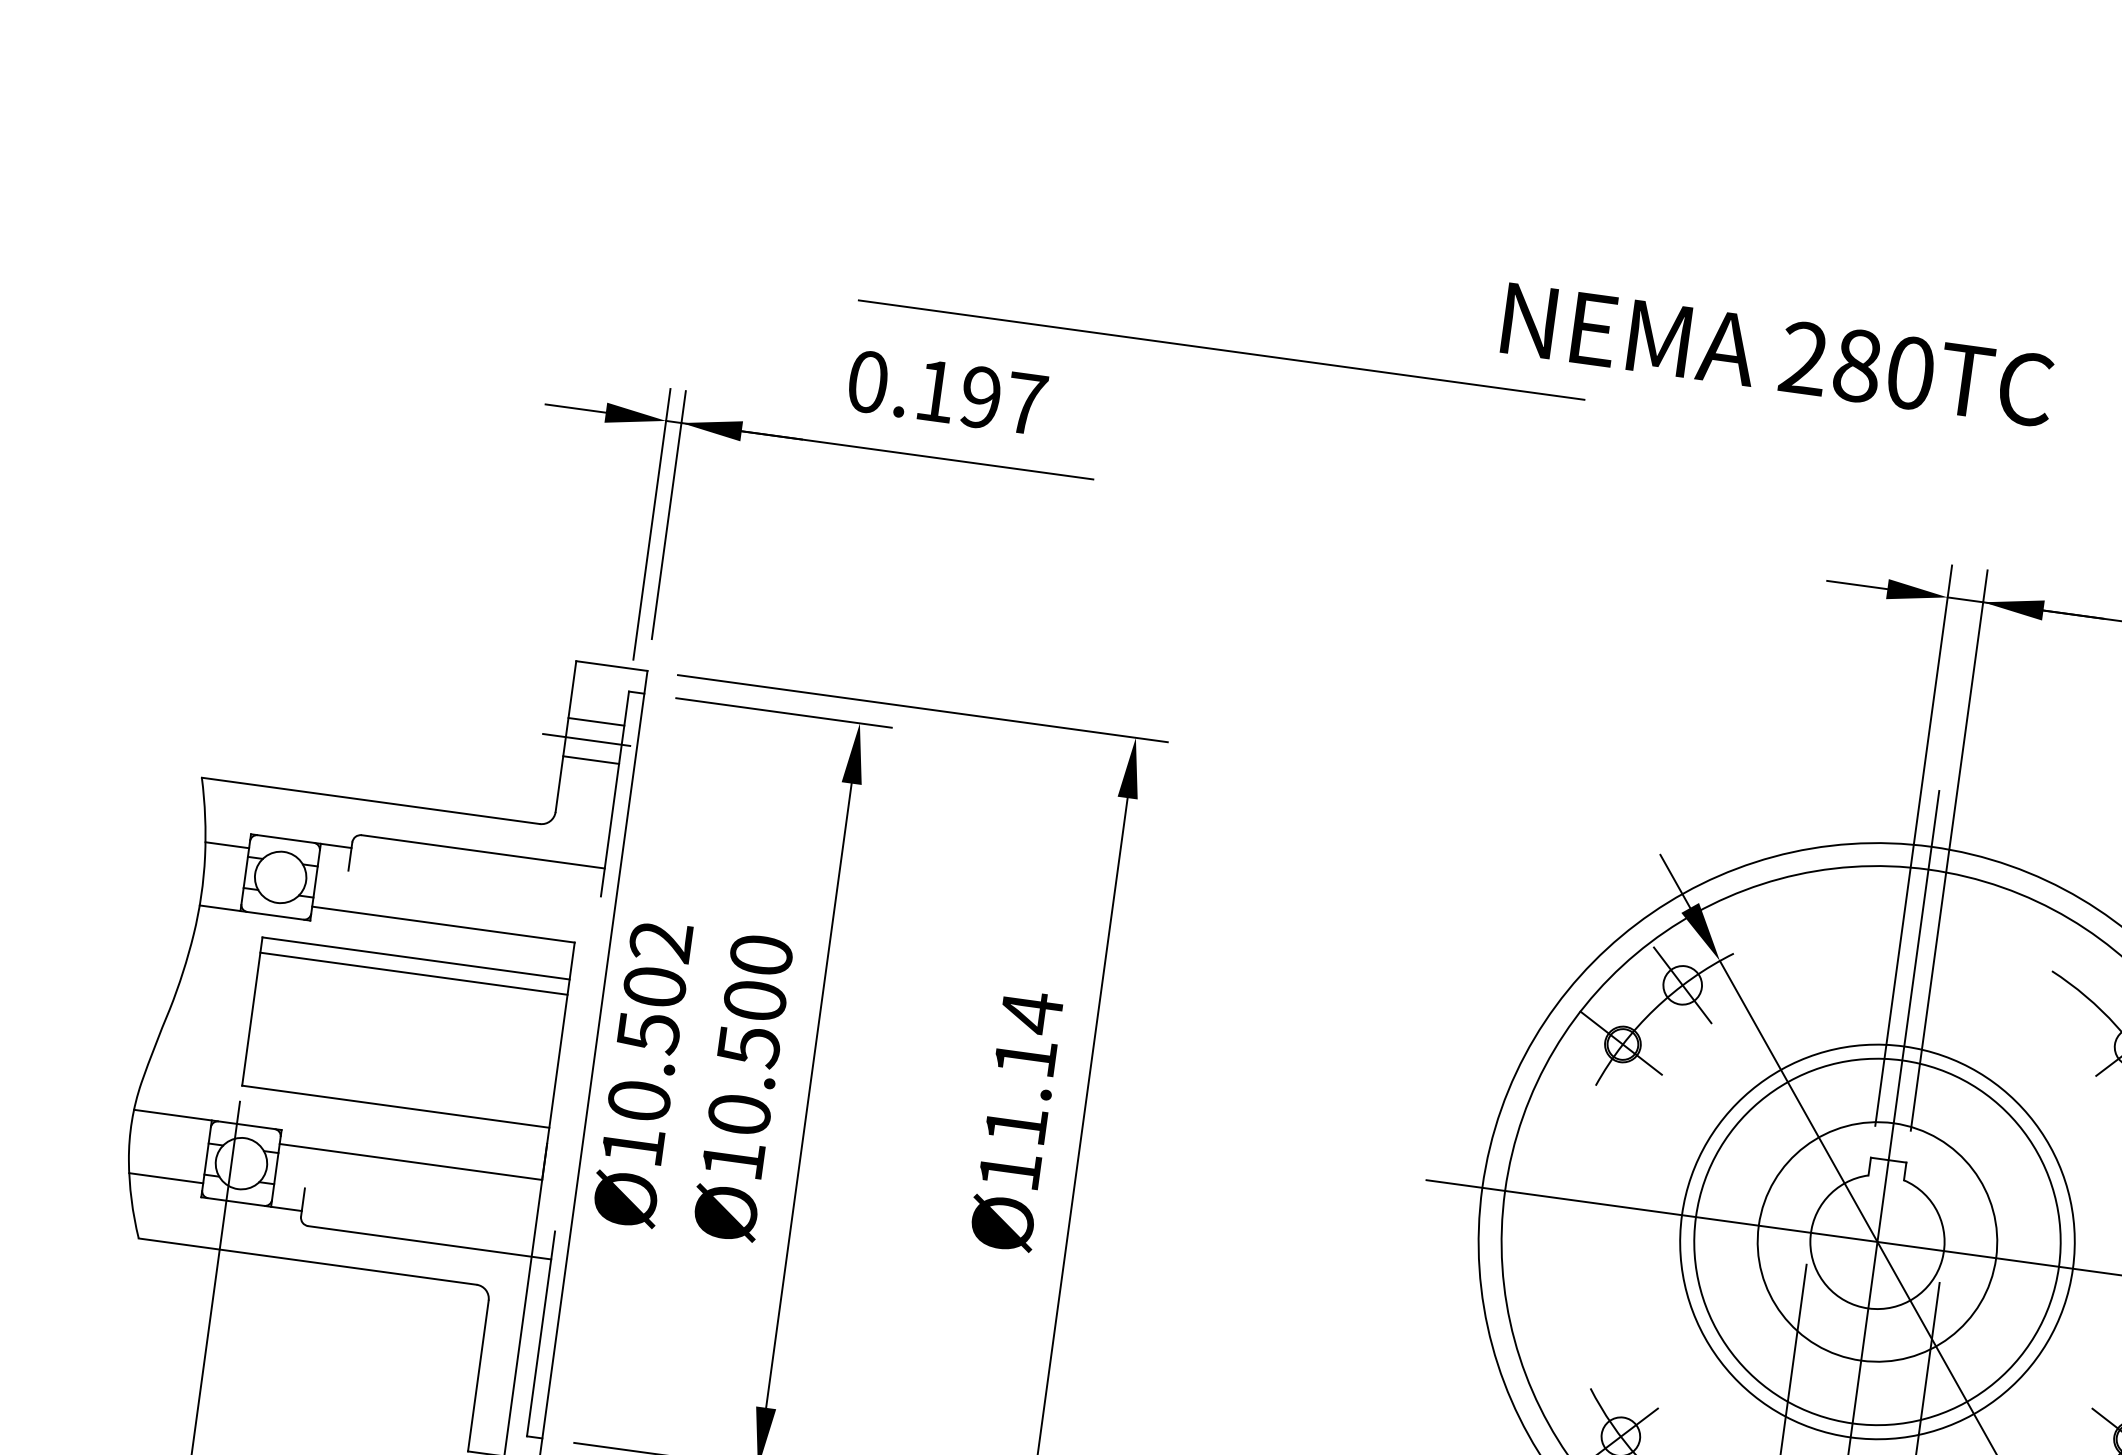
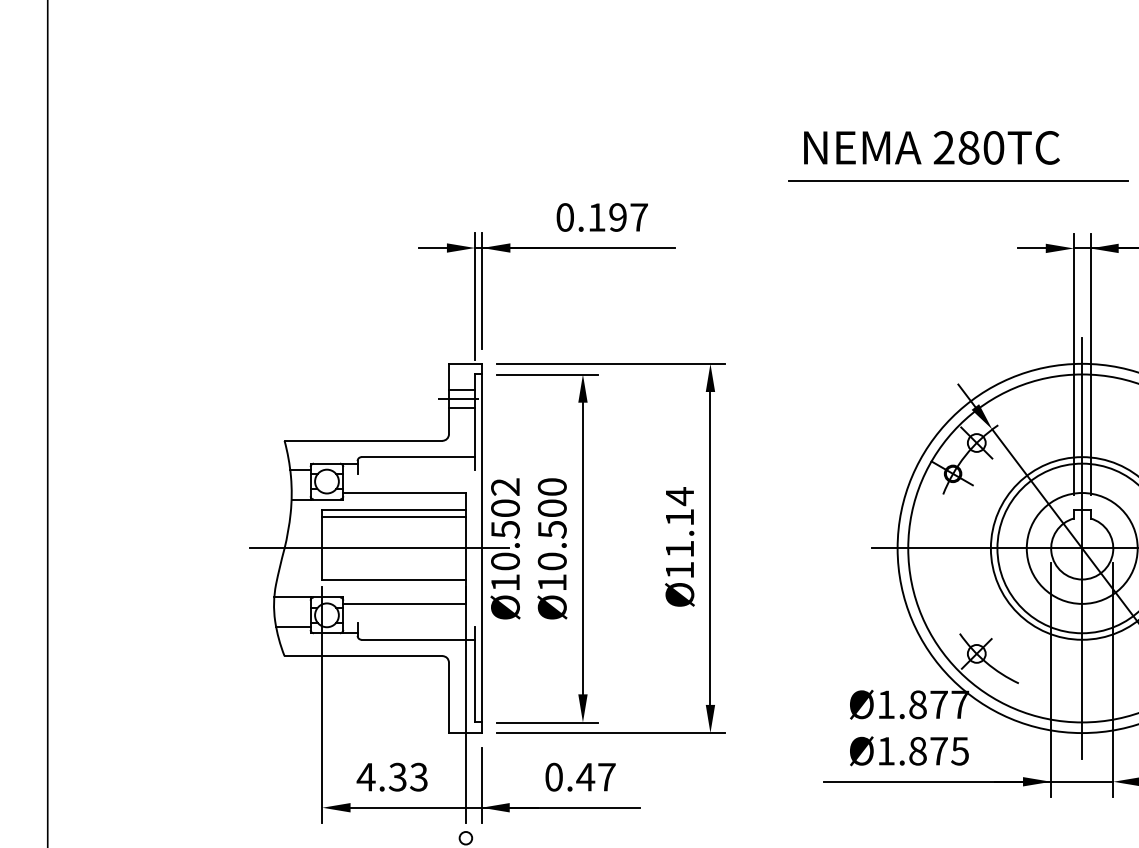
line: (1221, 349) -> (958, 180), moved
text: (1777, 353) -> (931, 147), moved
line: (373, 1036) -> (379, 548), added

